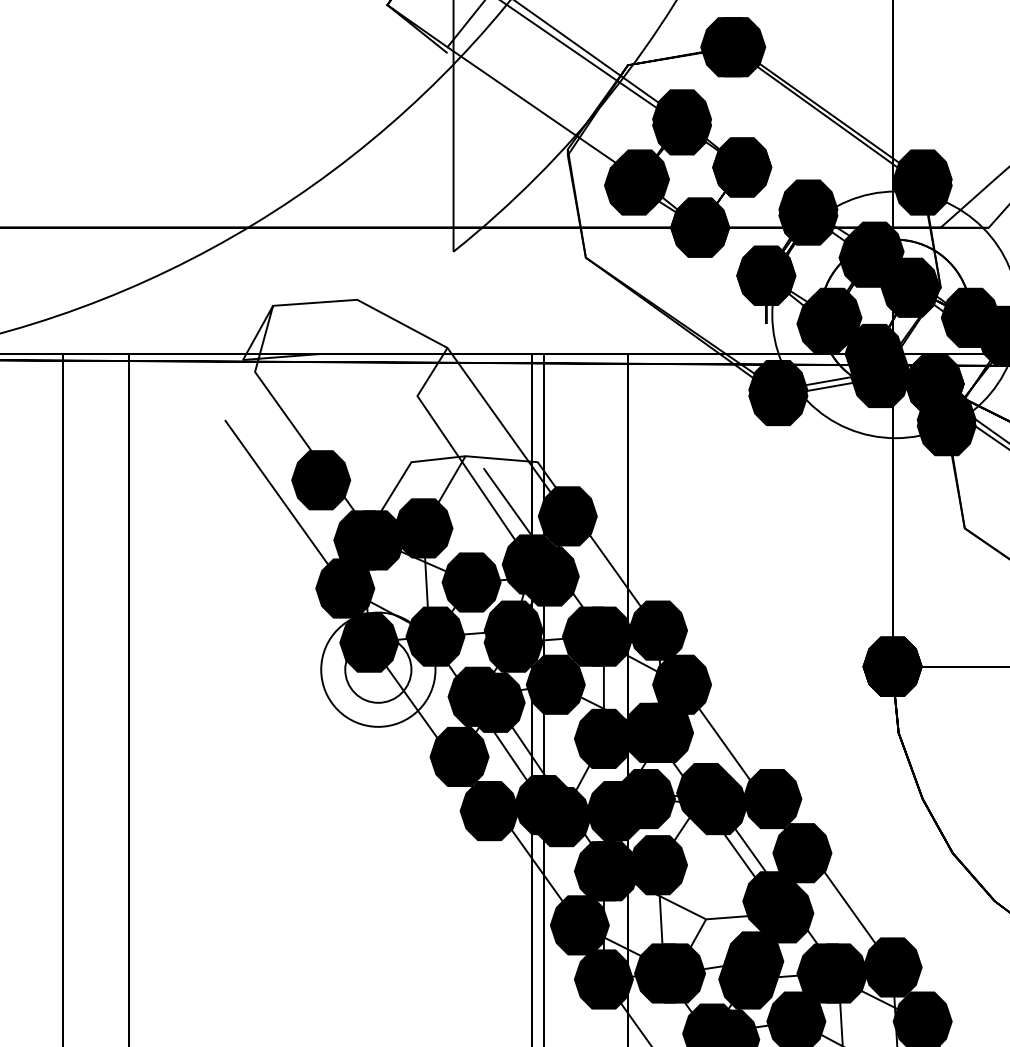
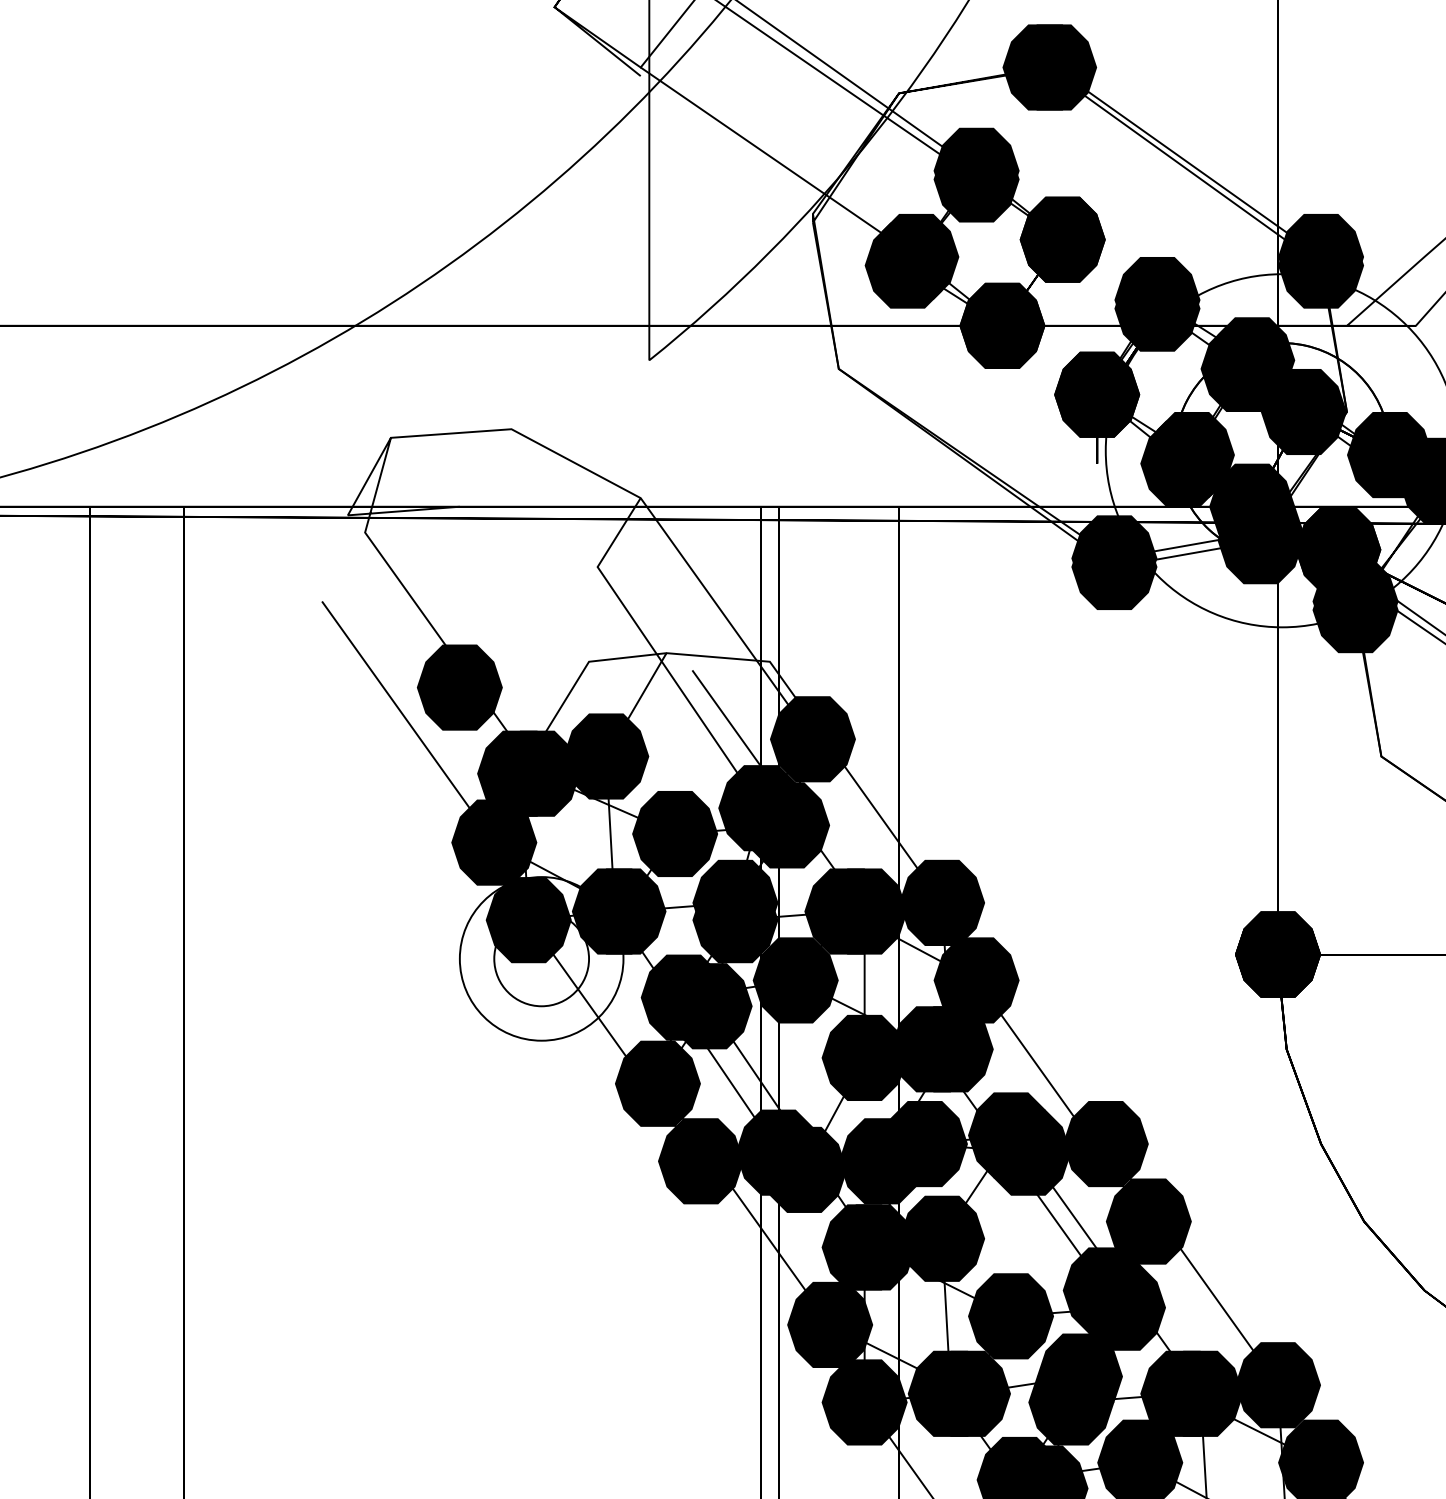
fill: (429, 636) -> (614, 911), added
fill: (706, 919) -> (1011, 1316), added

